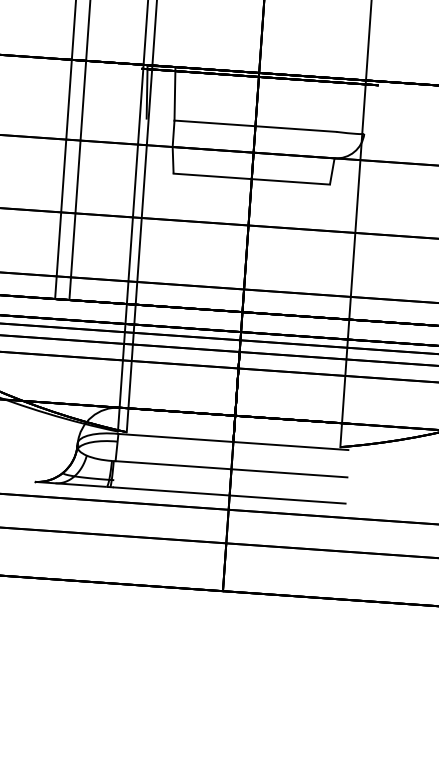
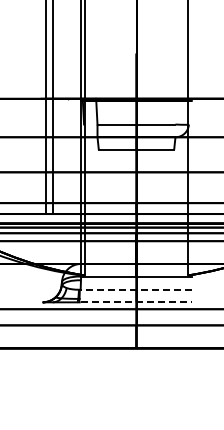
line: (231, 468) -> (136, 289), solid -> dashed
line: (229, 495) -> (136, 302), solid -> dashed

